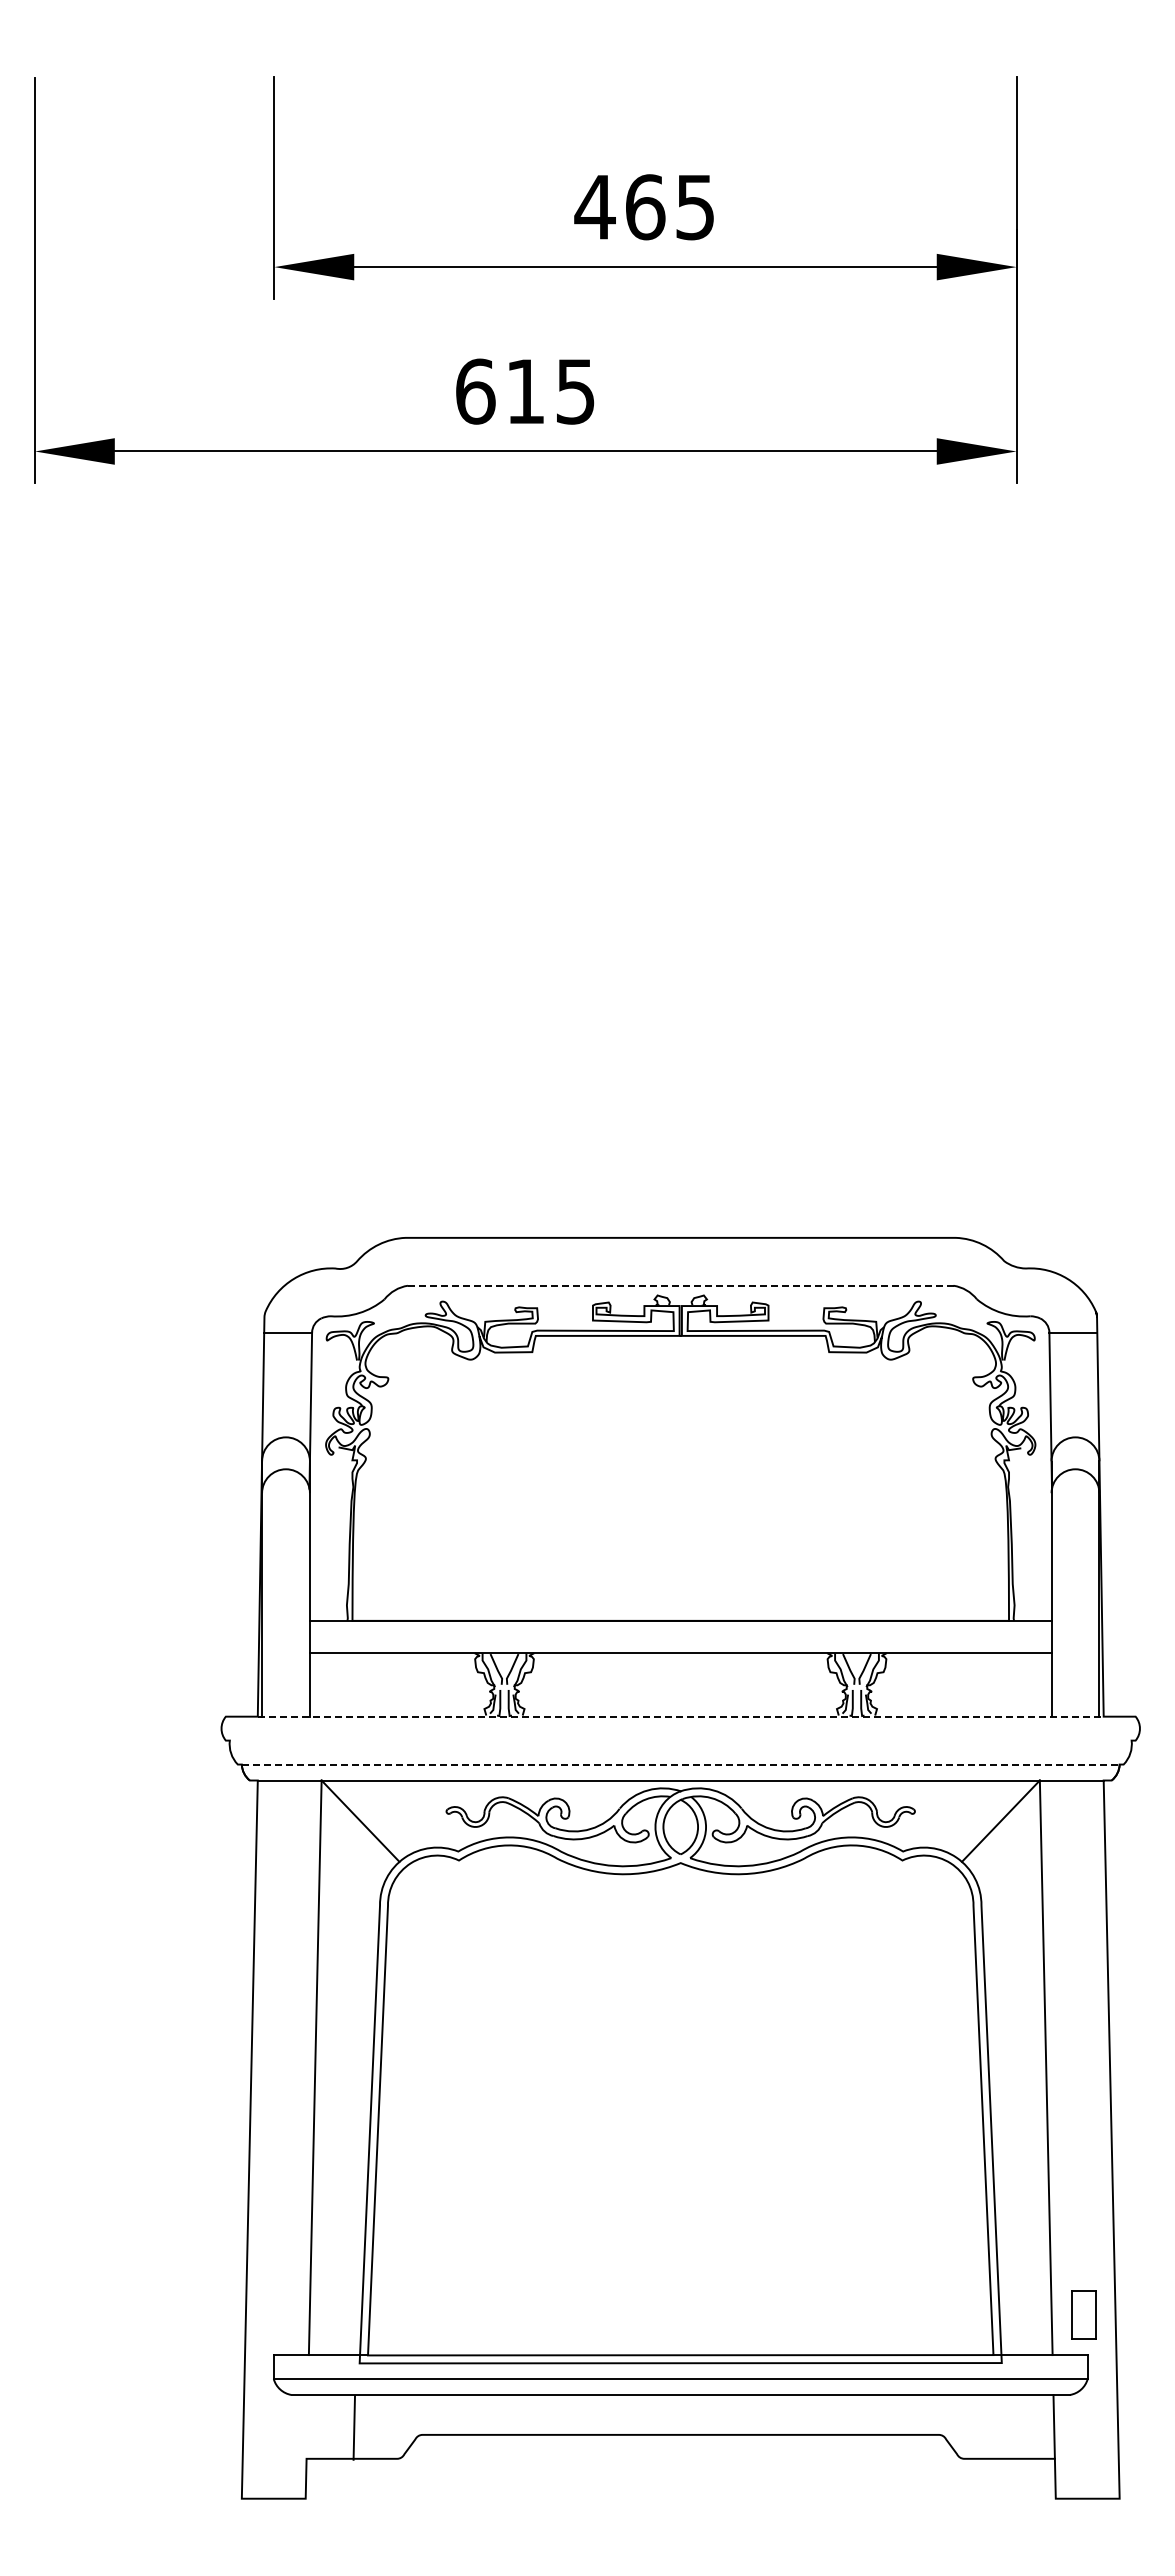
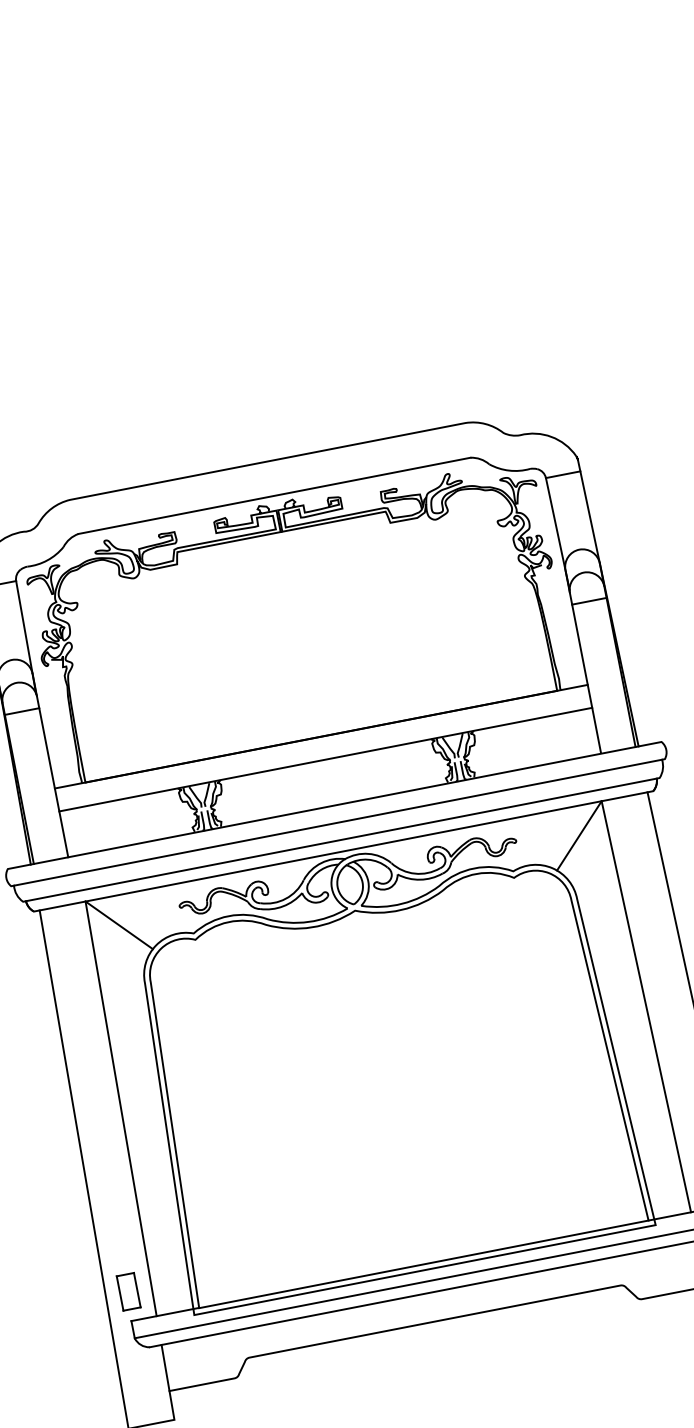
line: (680, 1285) -> (274, 495), dashed -> solid
line: (285, 1509) -> (21, 711), added
line: (1075, 1509) -> (589, 601), added
line: (680, 1716) -> (334, 805), dashed -> solid
line: (680, 1740) -> (337, 822), added
line: (680, 1764) -> (341, 839), dashed -> solid
part: (277, 2314) -> (128, 1291), added
line: (354, 2427) -> (165, 1367), moved

